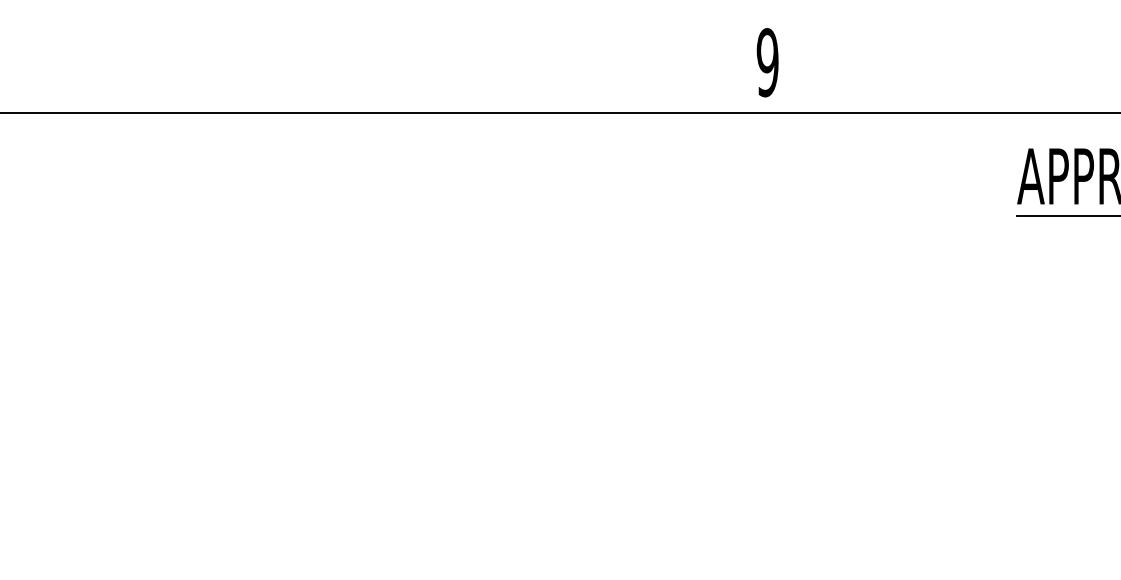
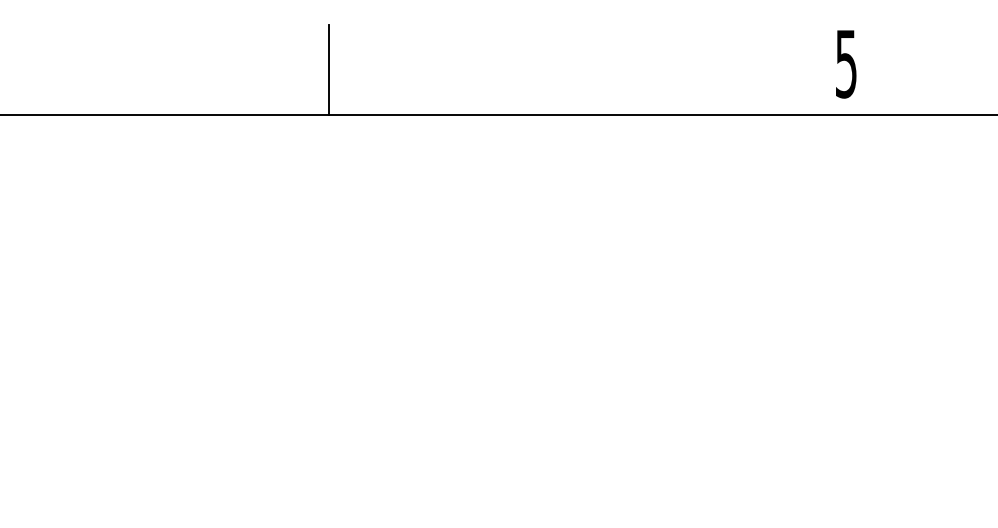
text: (767, 62) -> (846, 63), 9 -> 5
line: (250, 68) -> (329, 69), added

